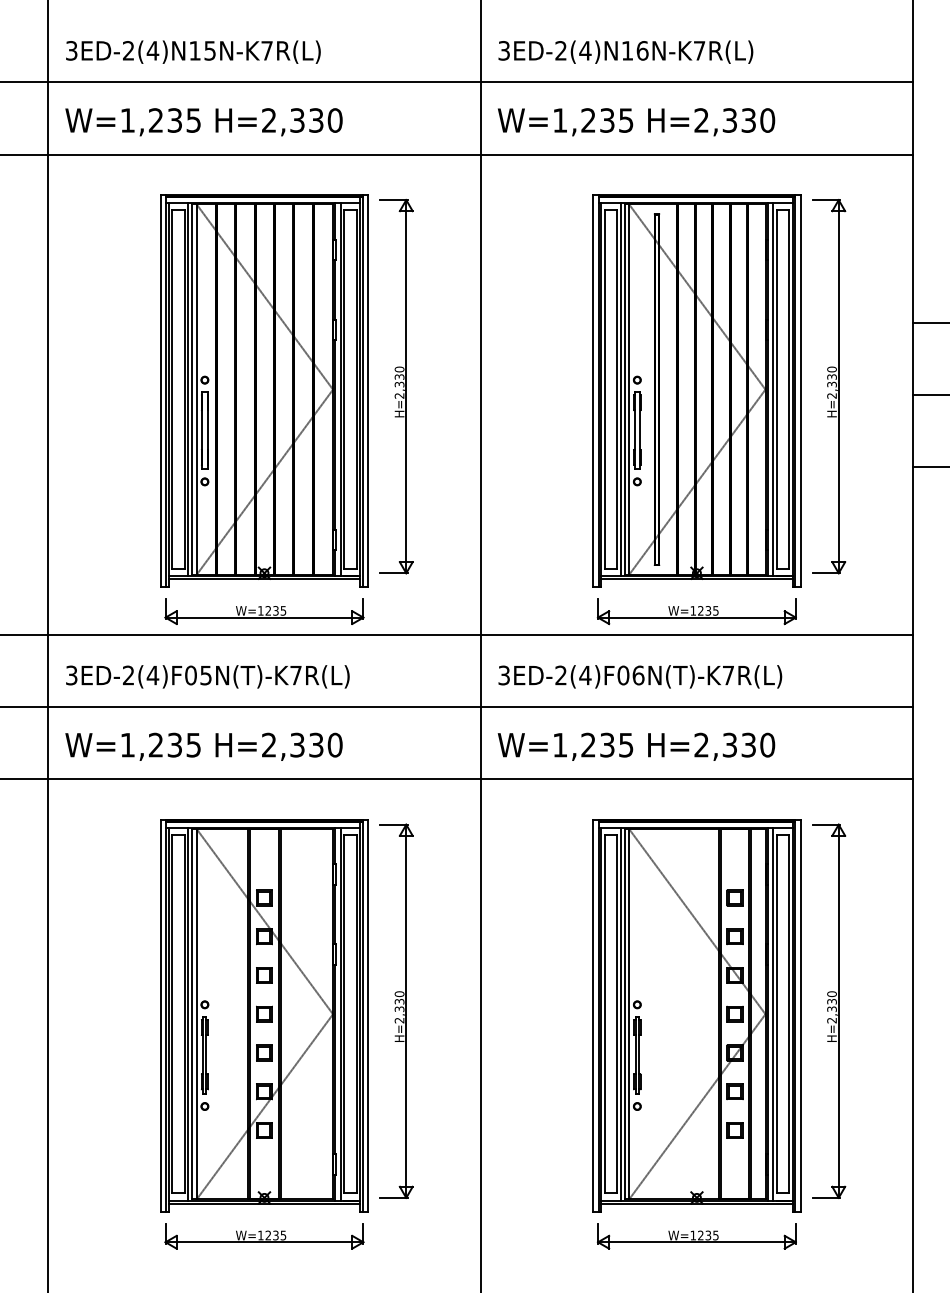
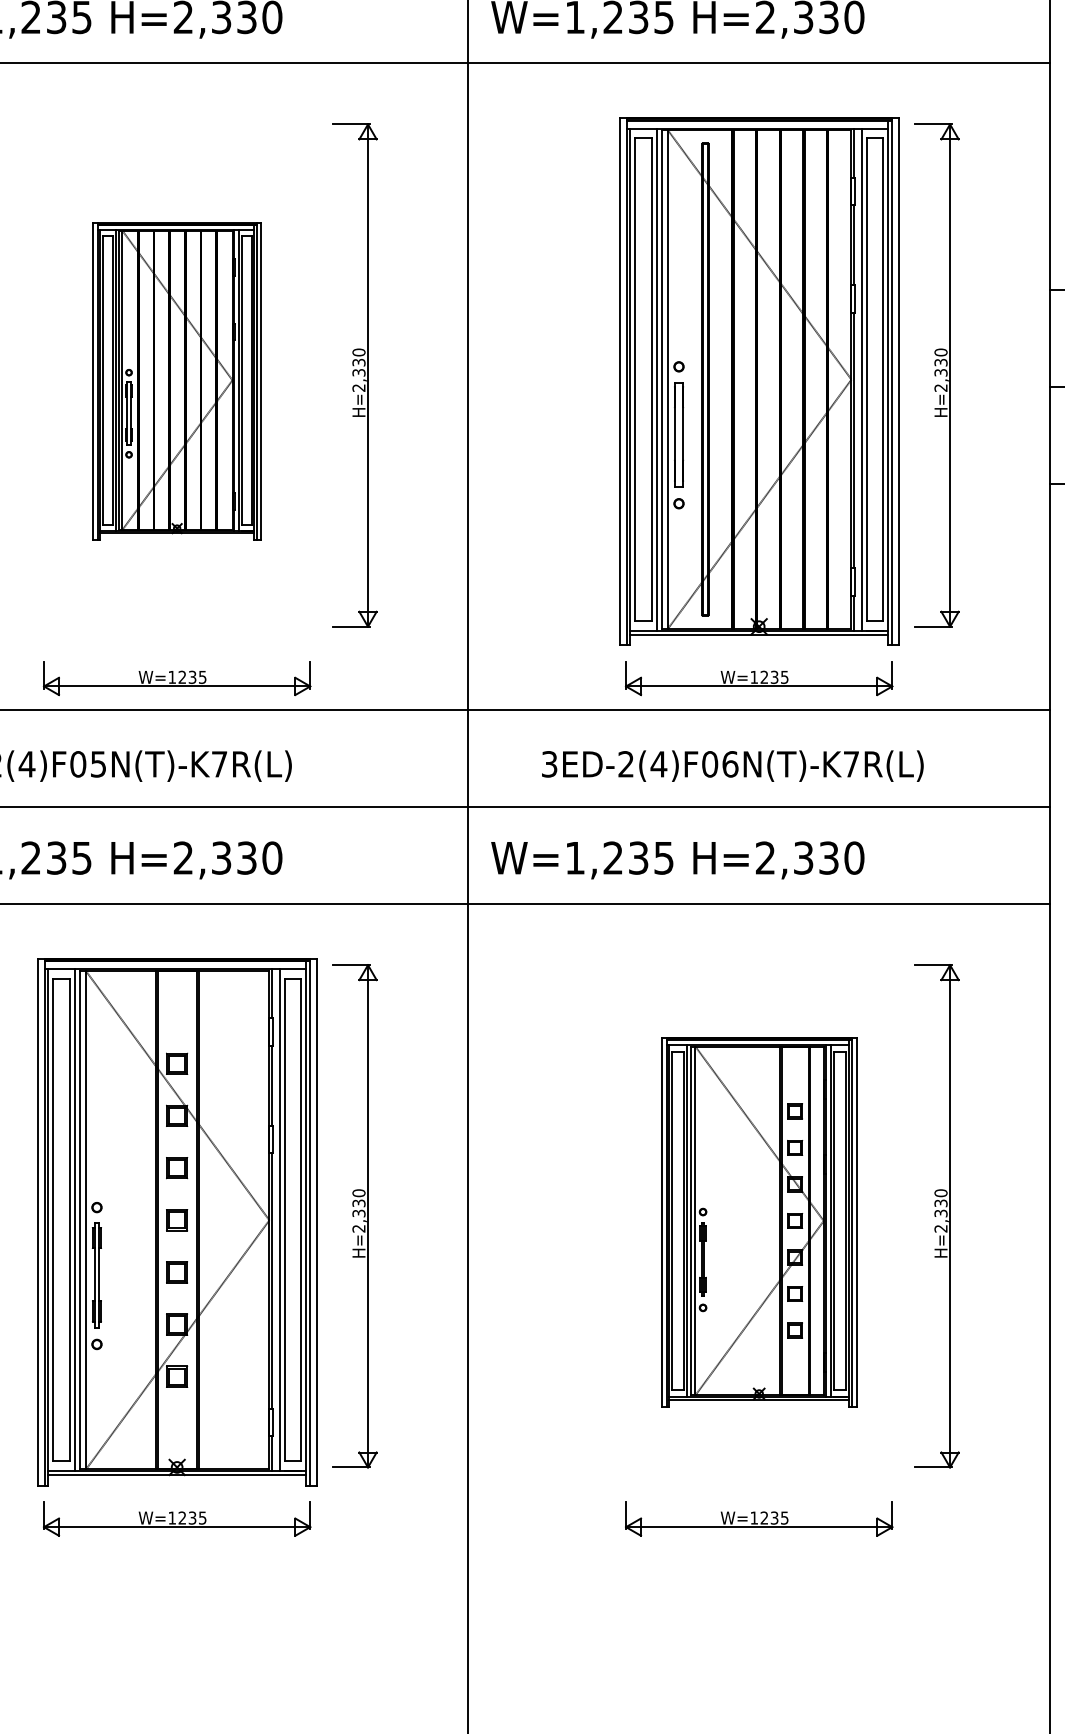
part: (264, 390) -> (177, 380), size x0.6
text: (640, 676) -> (733, 765), moved
part: (696, 1015) -> (758, 1221), size x0.7

